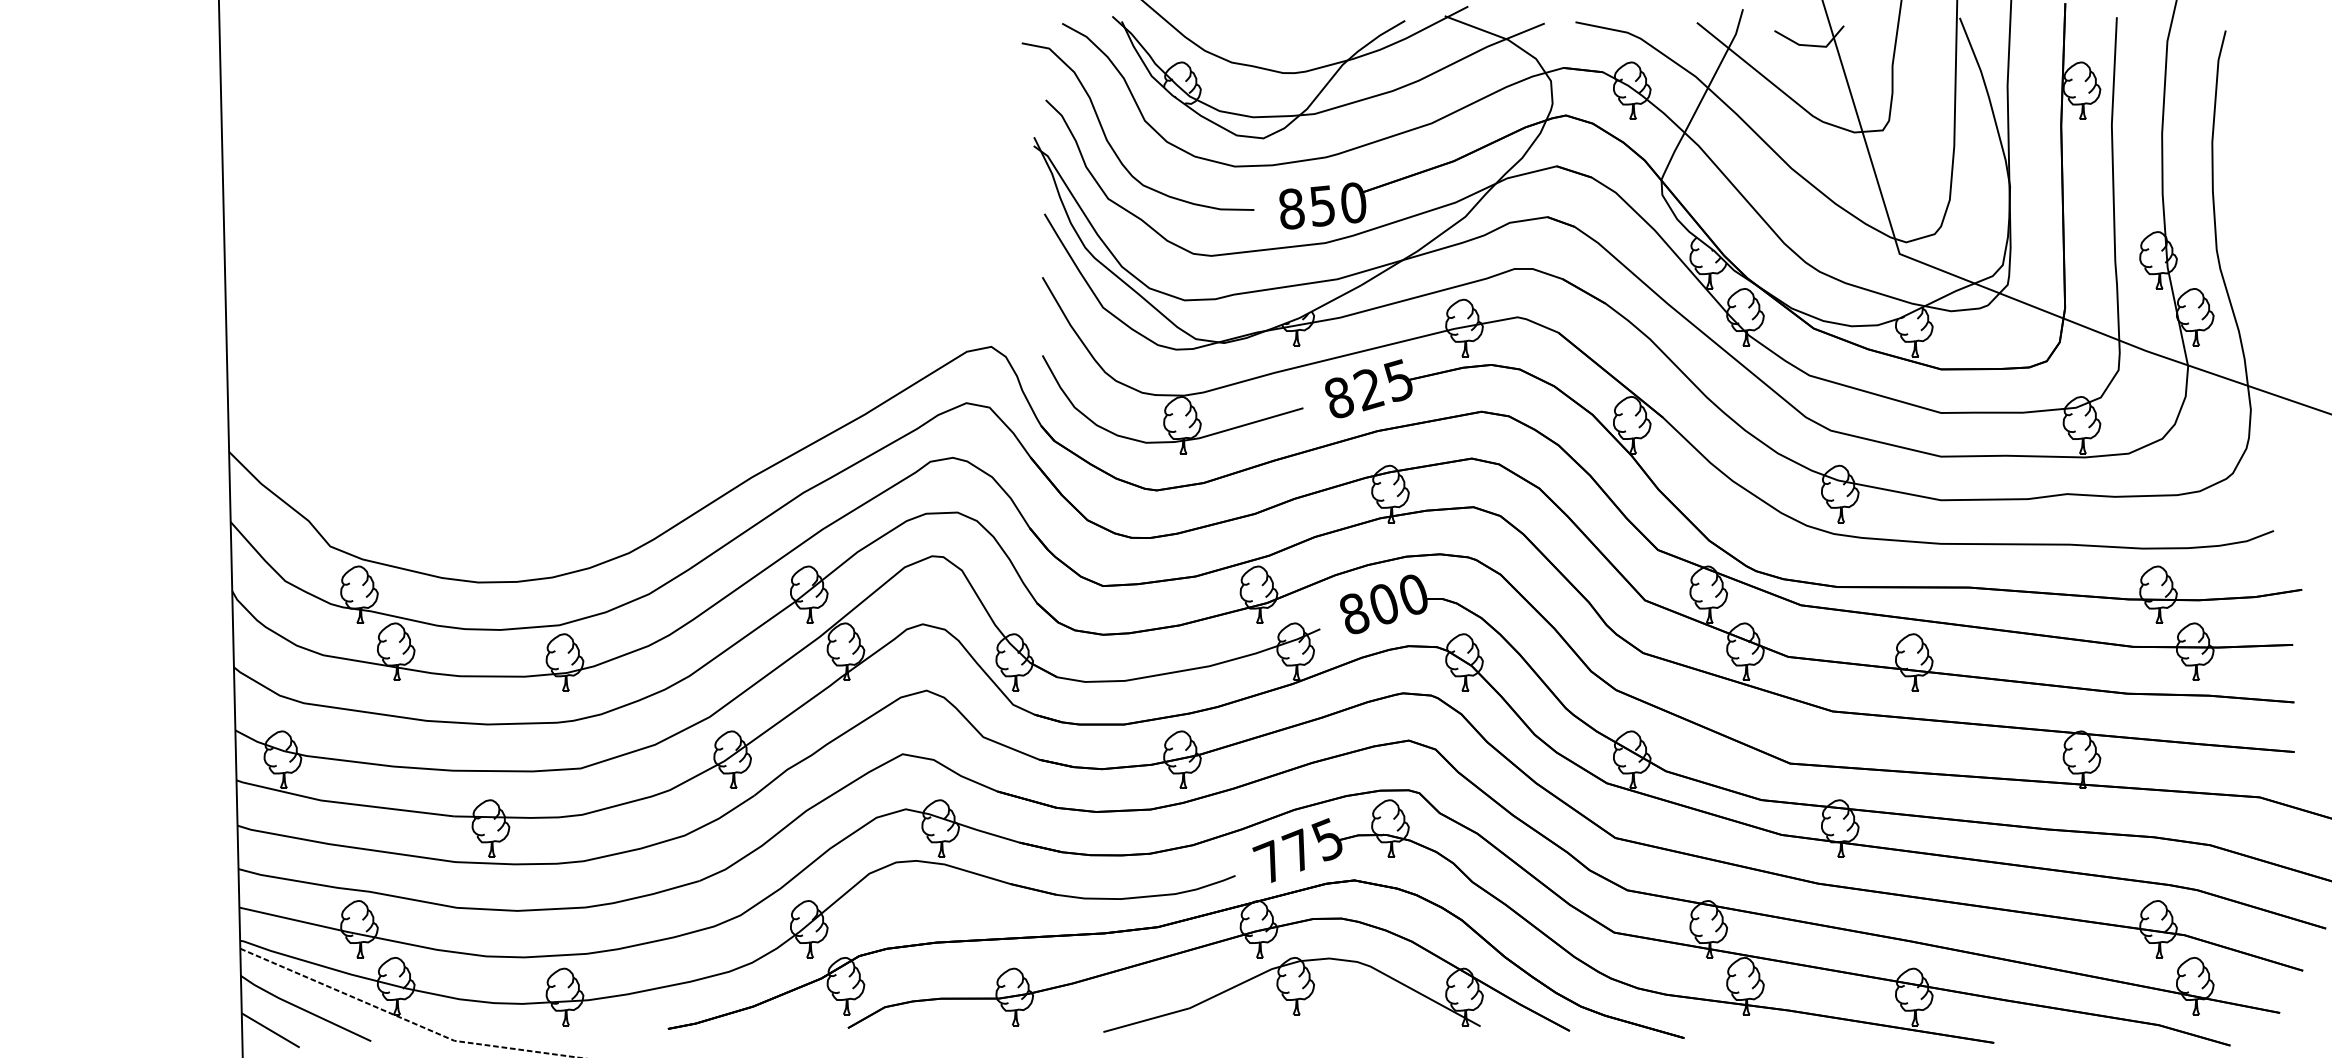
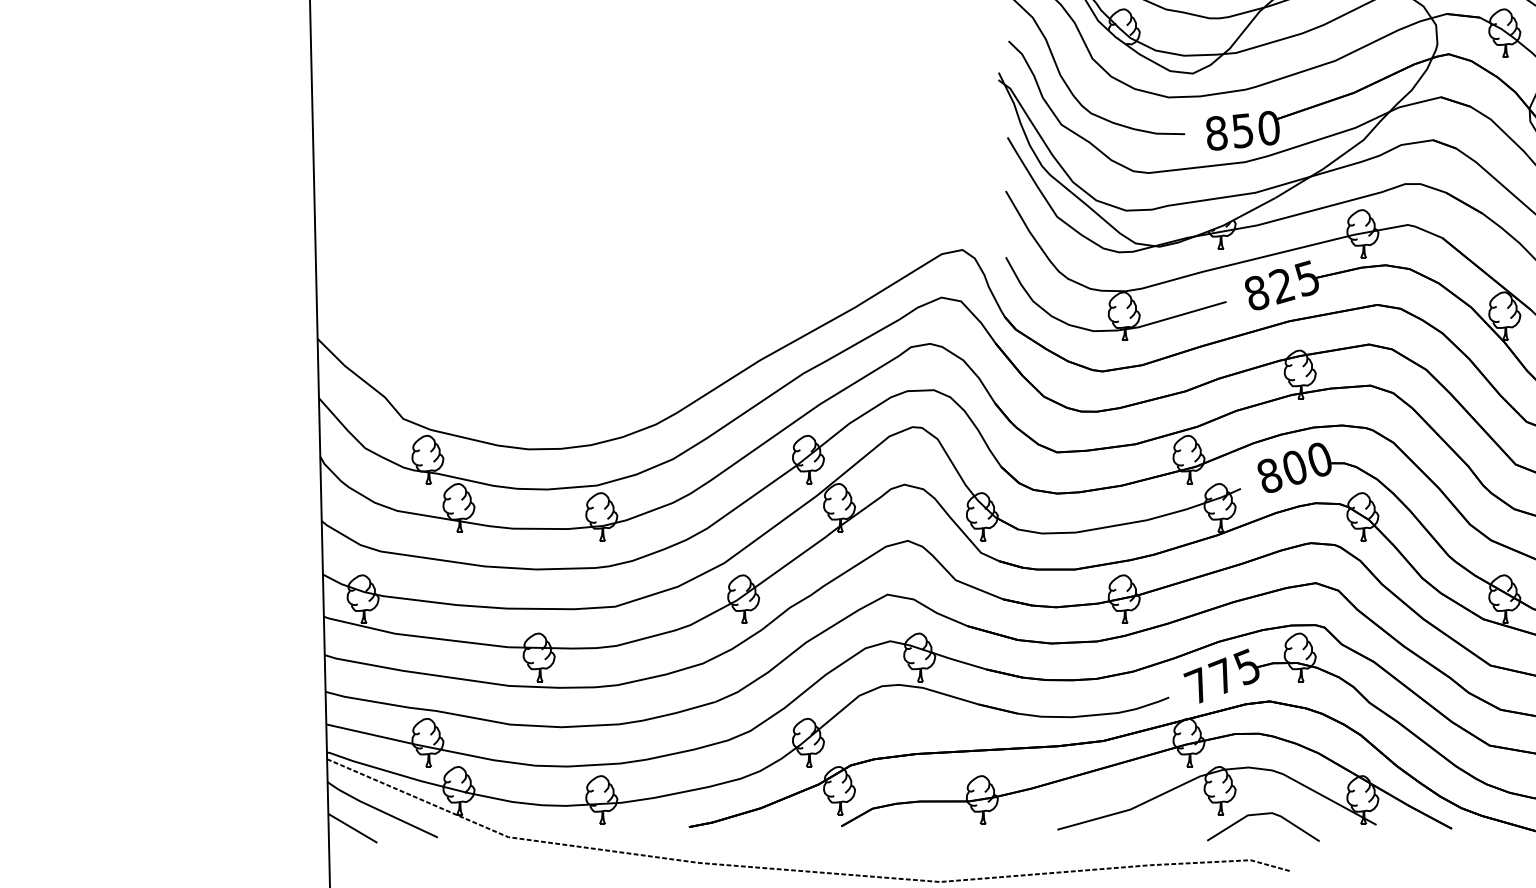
line: (1346, 1014) -> (1263, 814), added

